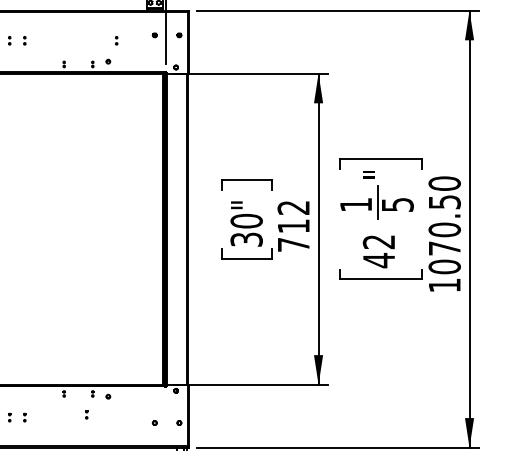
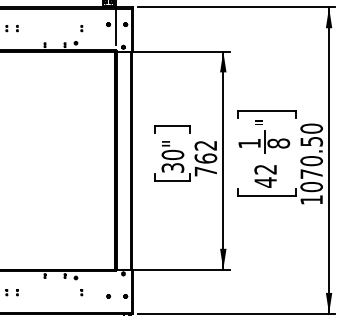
text: (397, 204) -> (278, 143), 5 -> 8
text: (293, 226) -> (205, 158), 712 -> 762
part: (86, 414) -> (81, 292), moved

